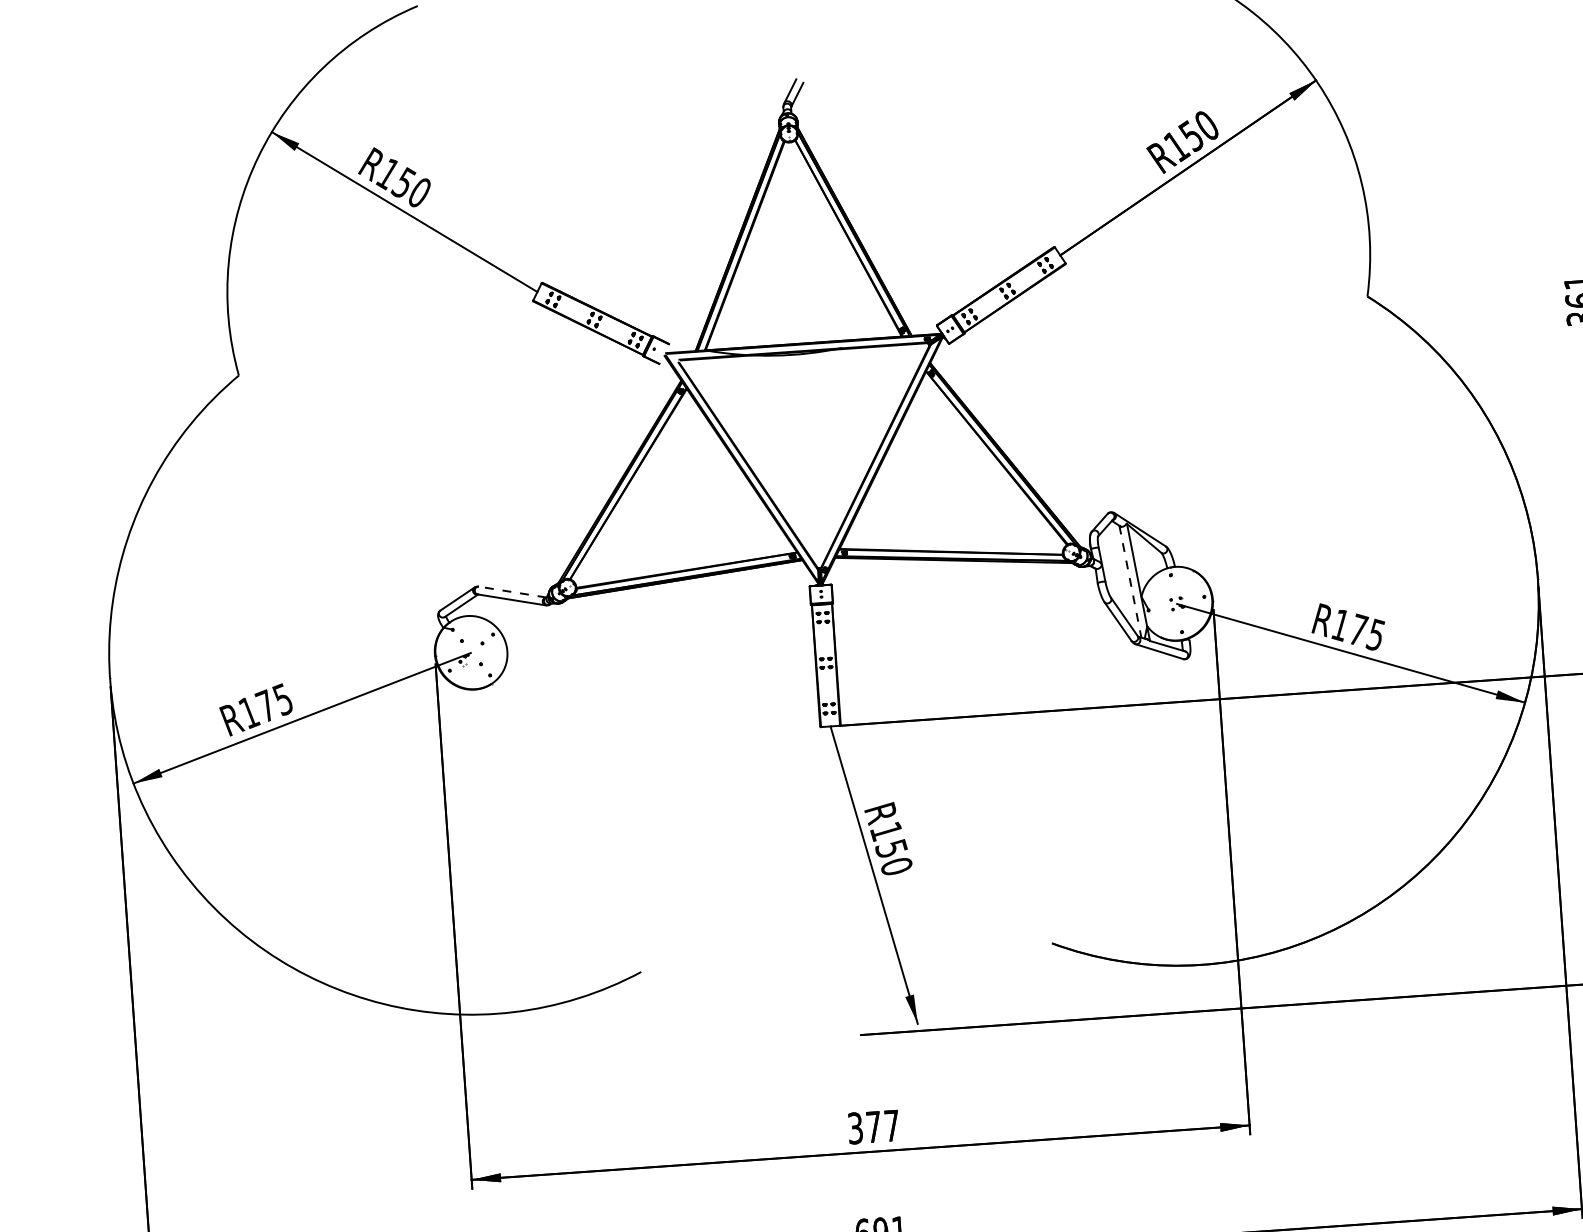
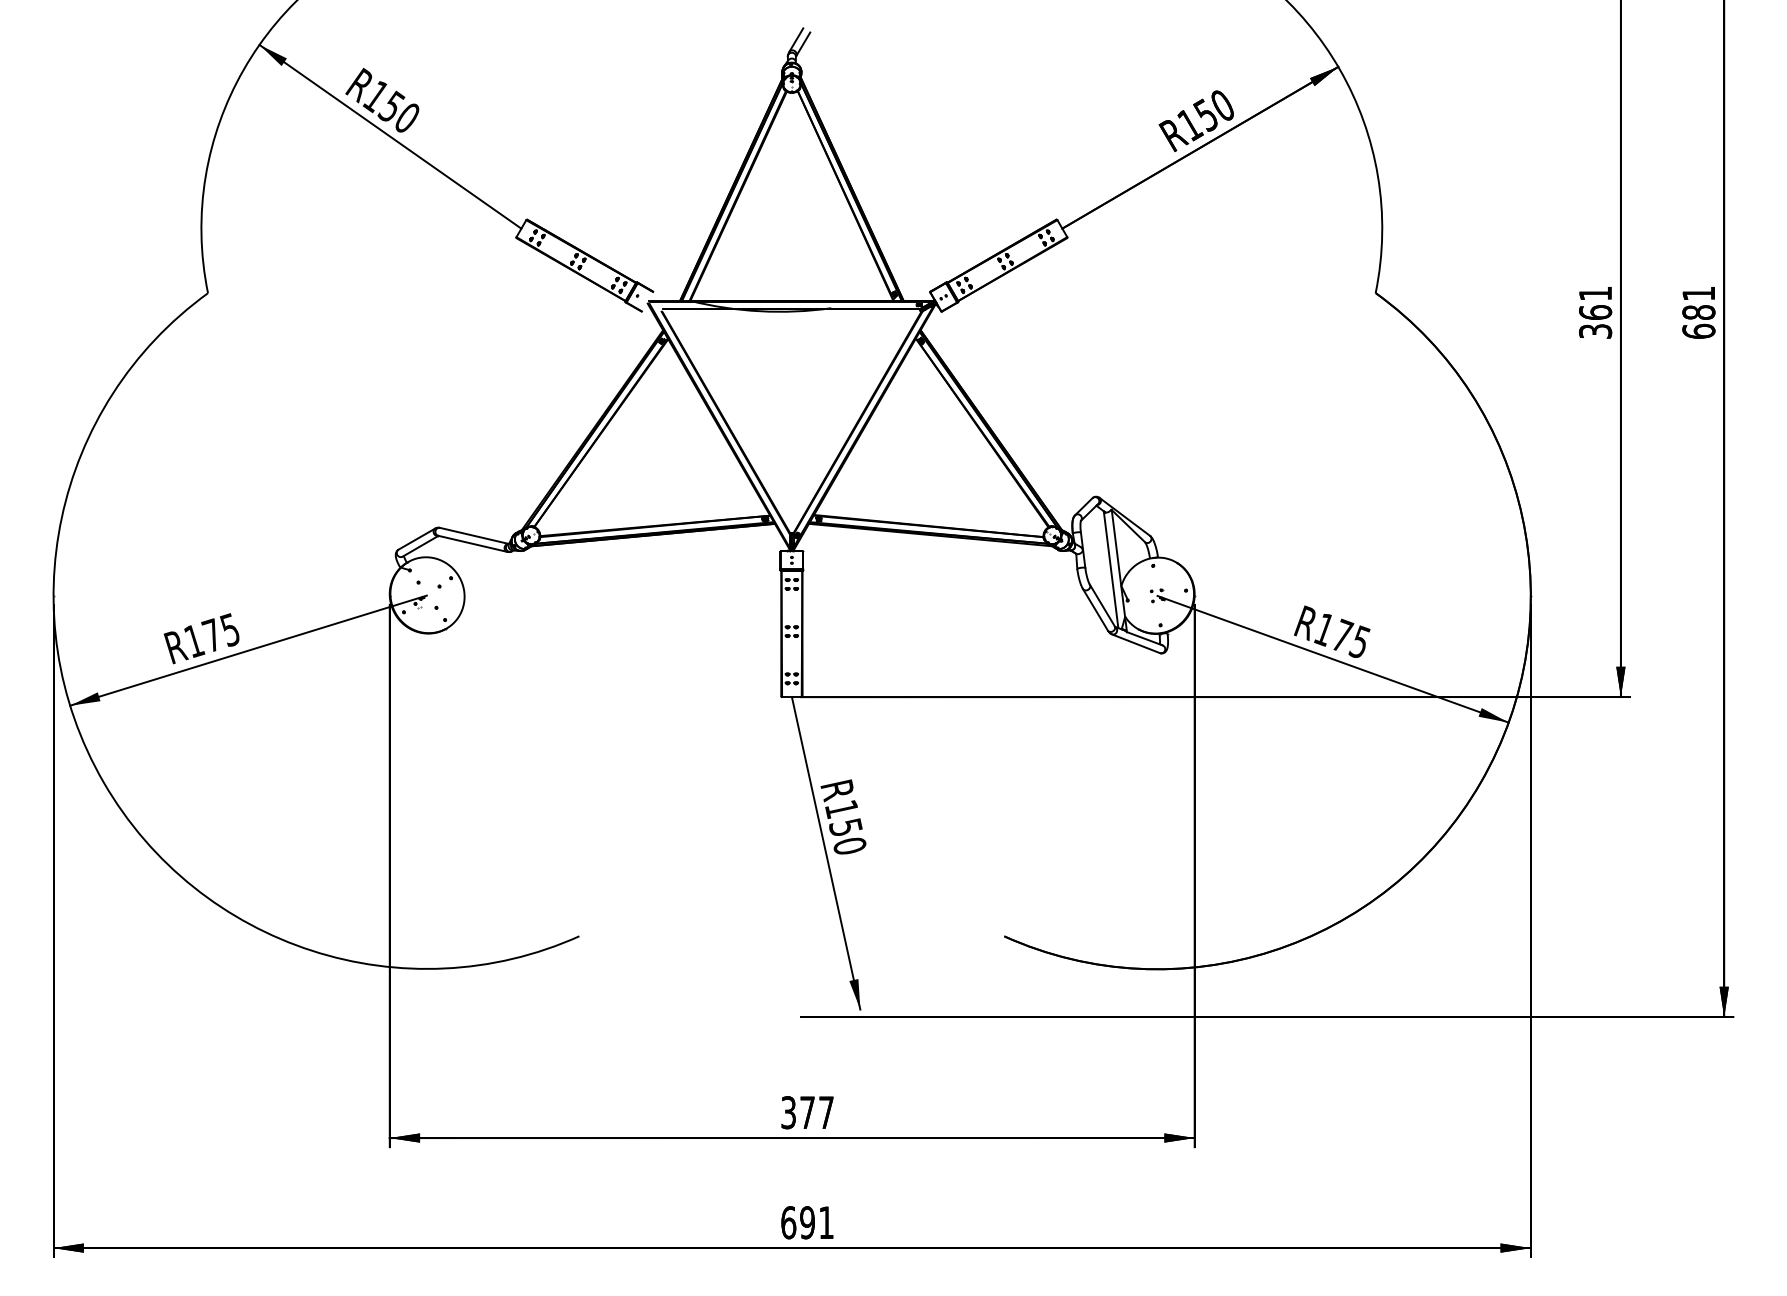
line: (1130, 581) -> (1111, 569), dashed -> solid
line: (511, 591) -> (473, 535), dashed -> solid

